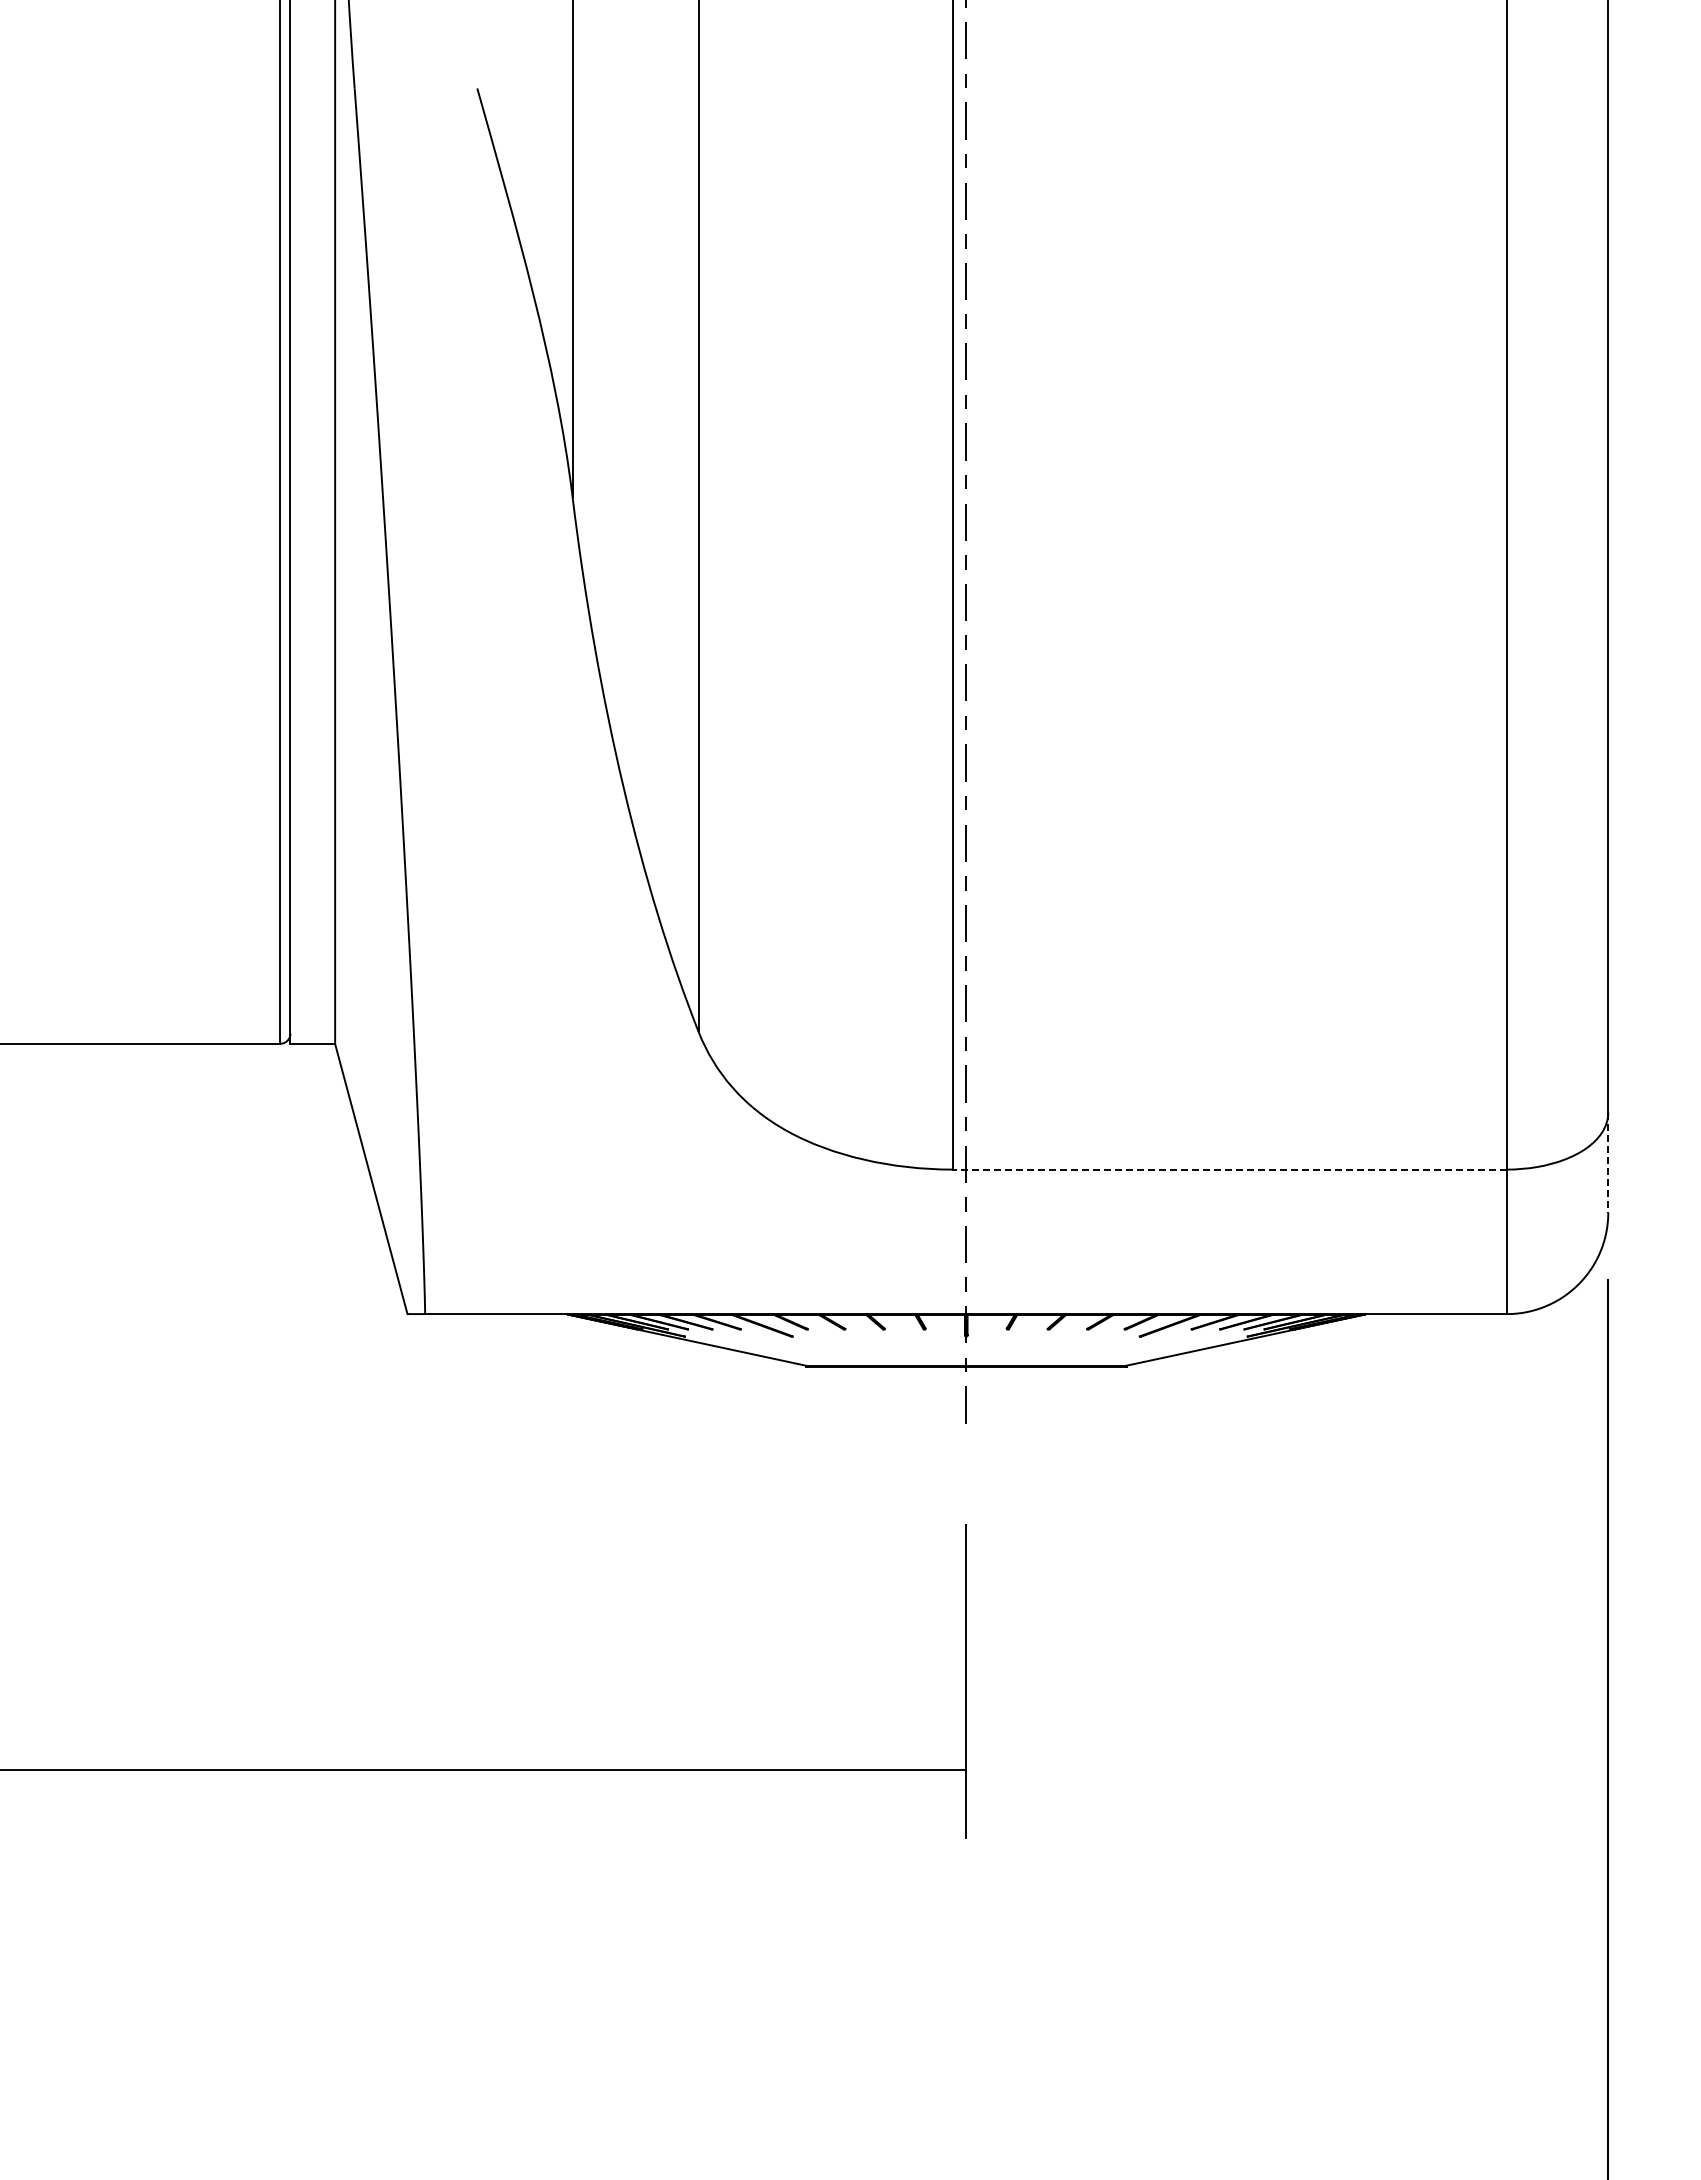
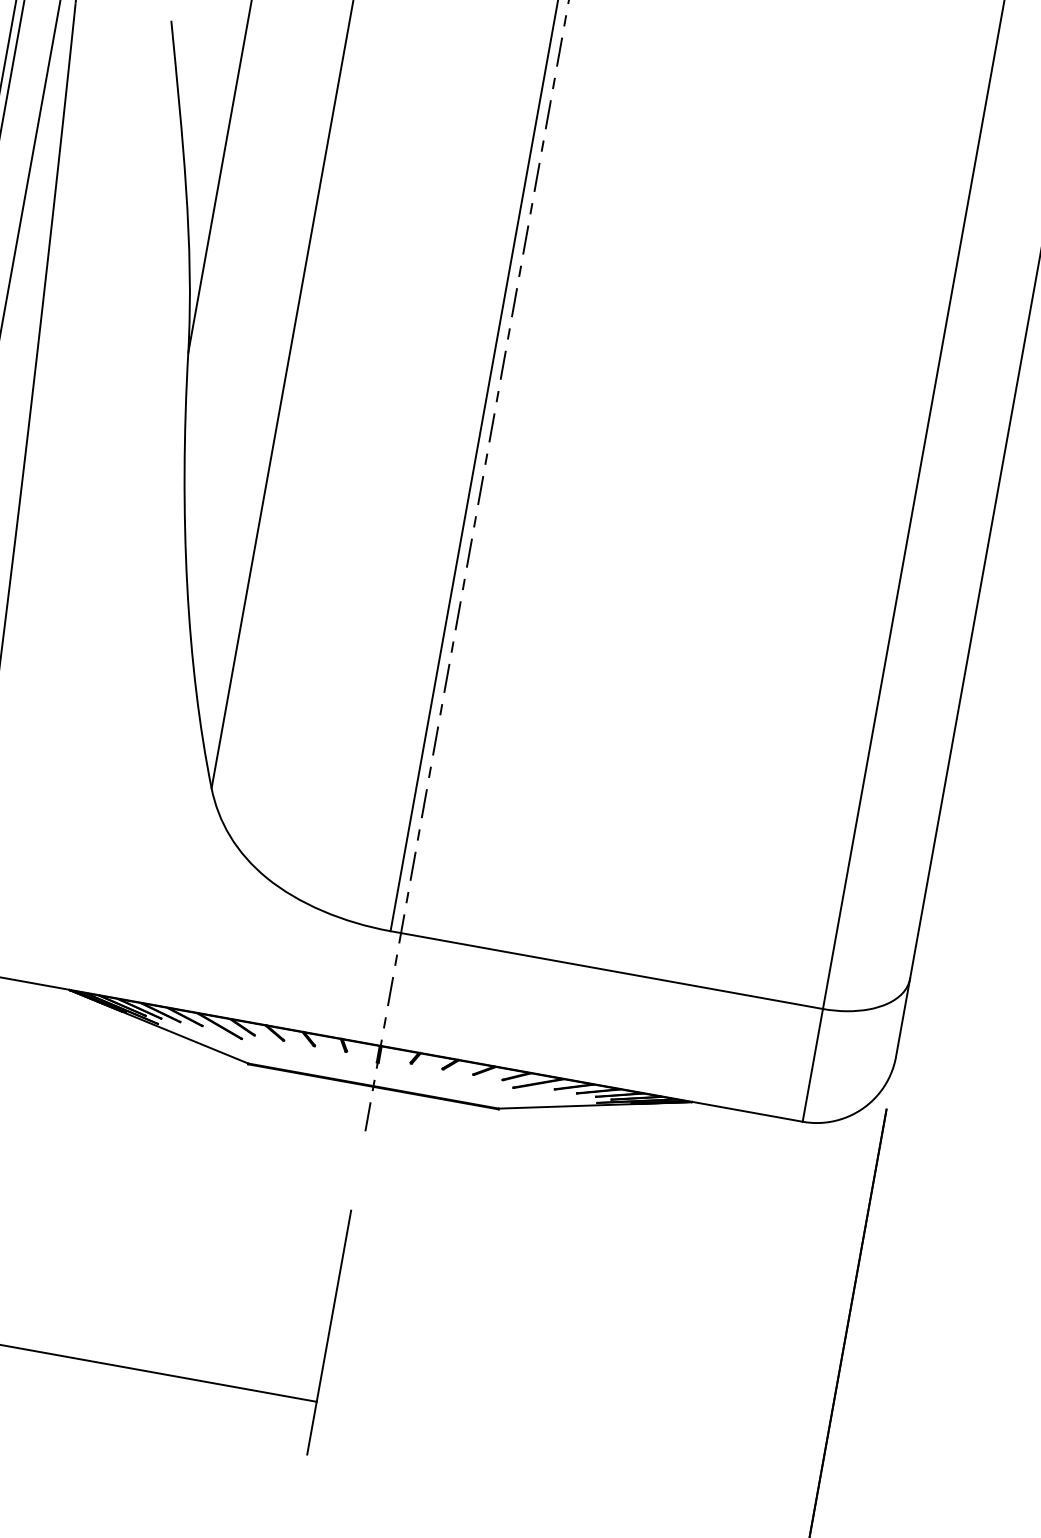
line: (1608, 1163) -> (903, 1018), dashed -> solid
line: (1229, 1169) -> (606, 969), dashed -> solid

